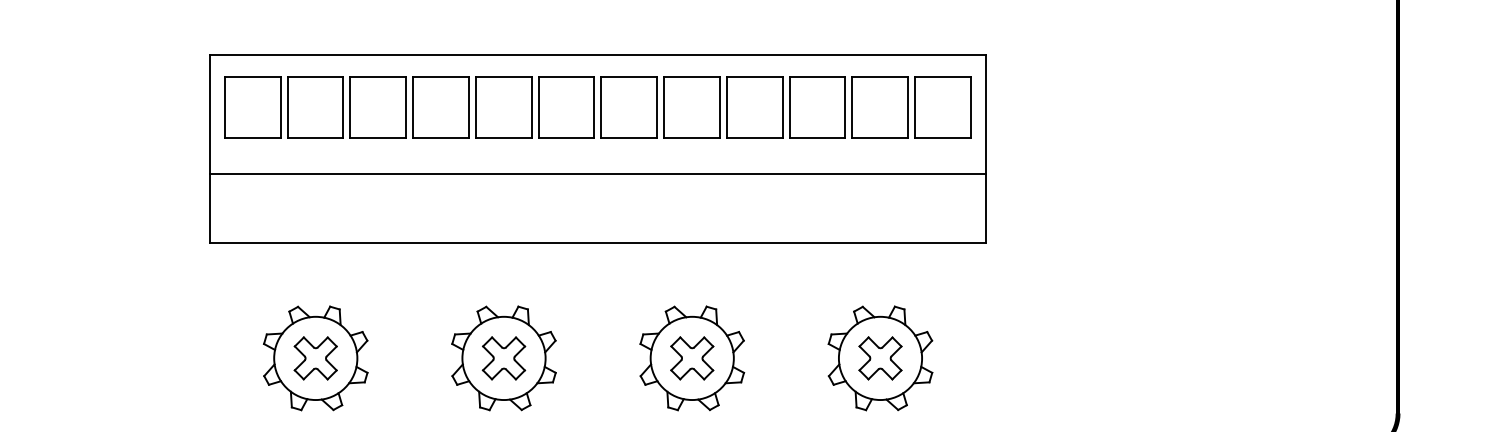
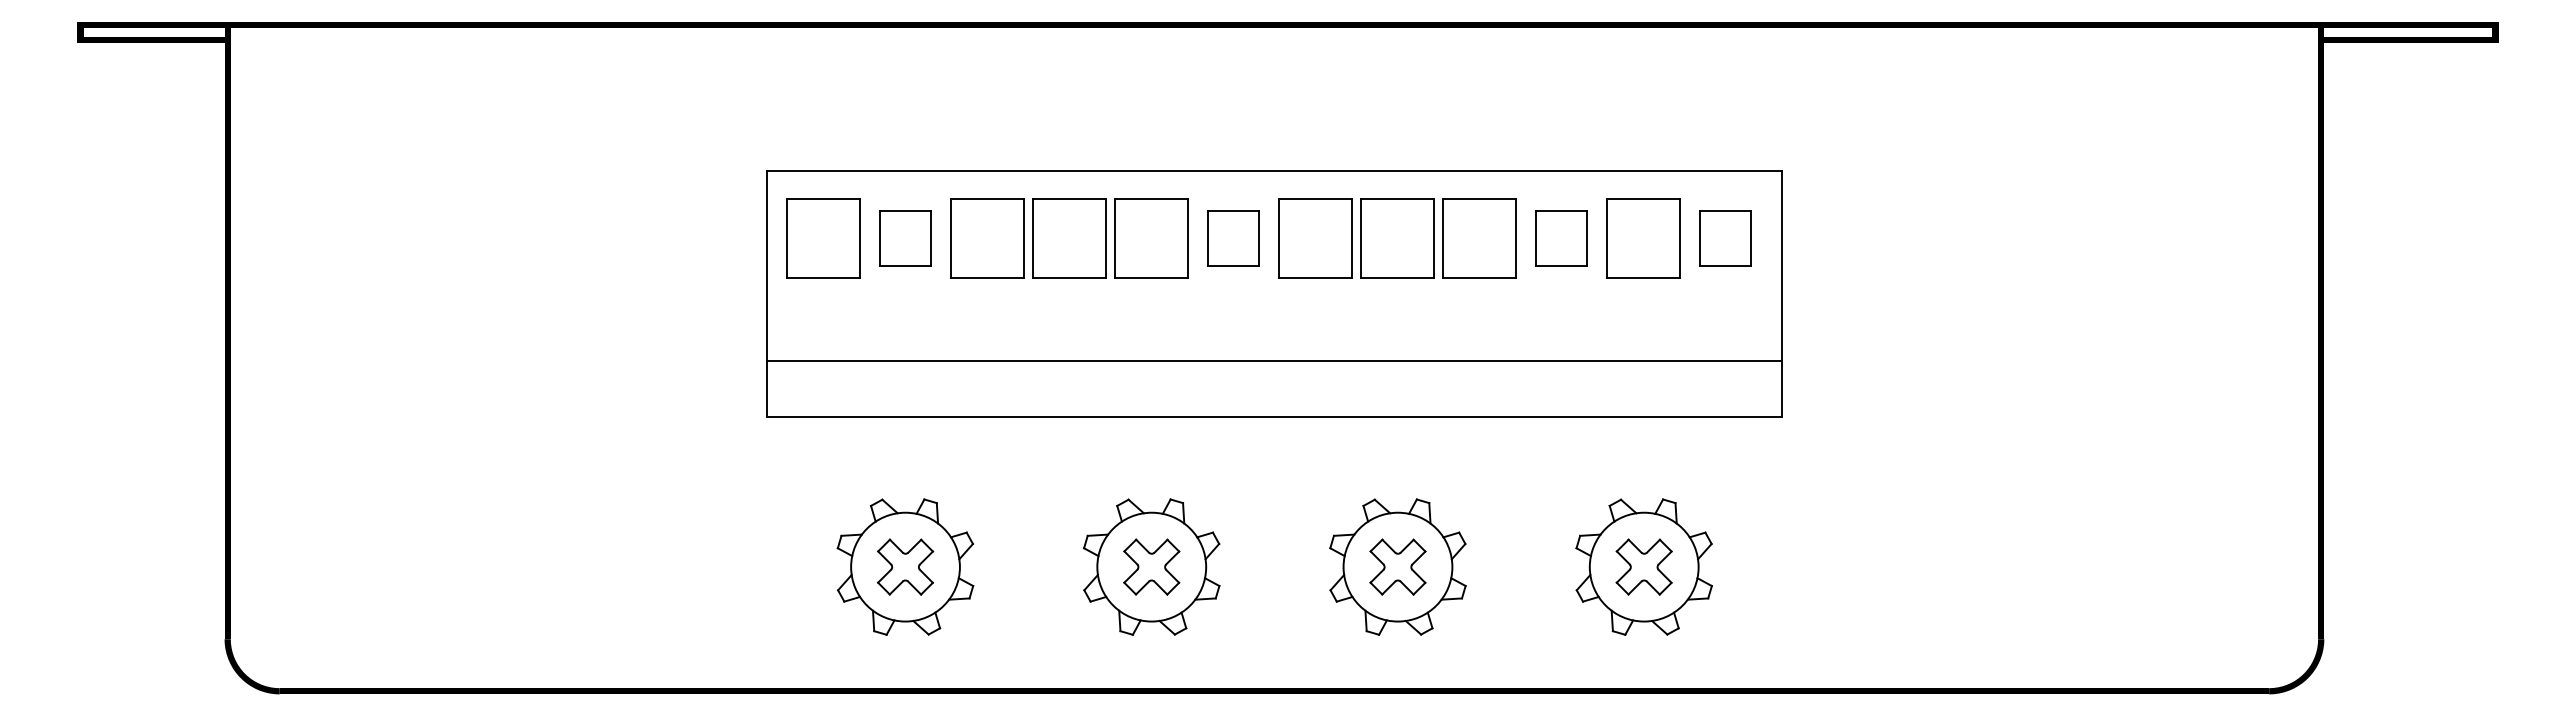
part: (315, 107) -> (905, 238), size x0.7
part: (566, 107) -> (1233, 238), size x0.7
part: (817, 107) -> (1561, 238), size x0.7
part: (942, 107) -> (1725, 238), size x0.7
line: (597, 174) -> (1274, 361), moved

